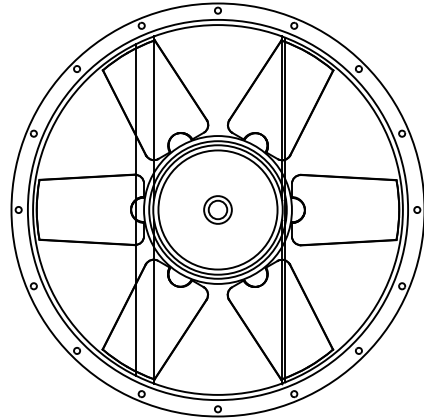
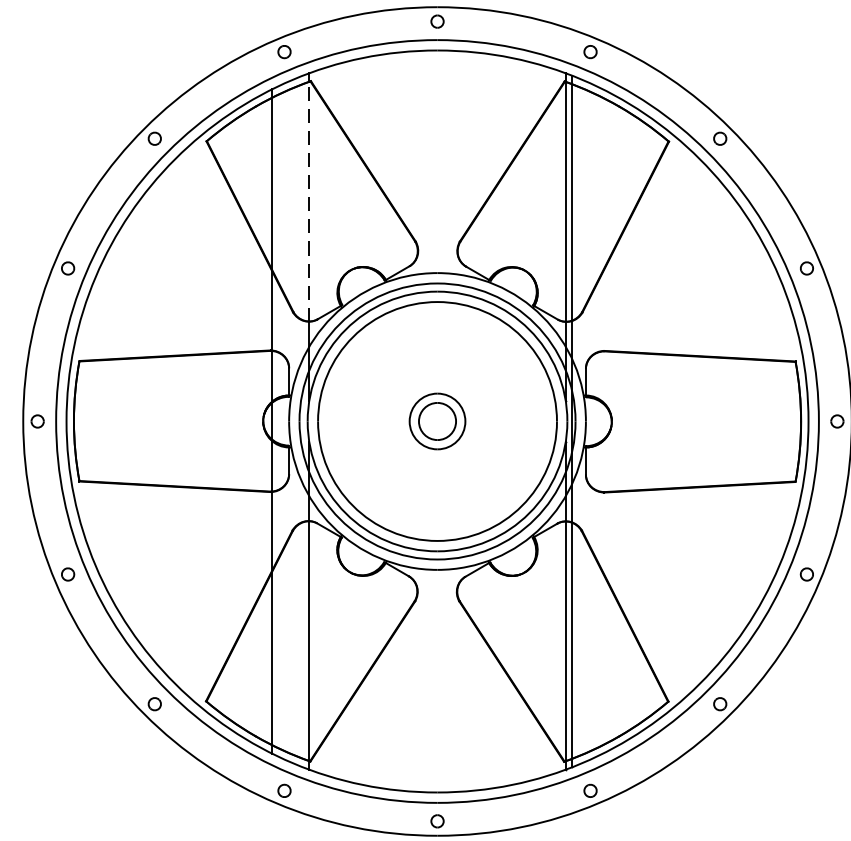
line: (154, 100) -> (310, 201), solid -> dashed

